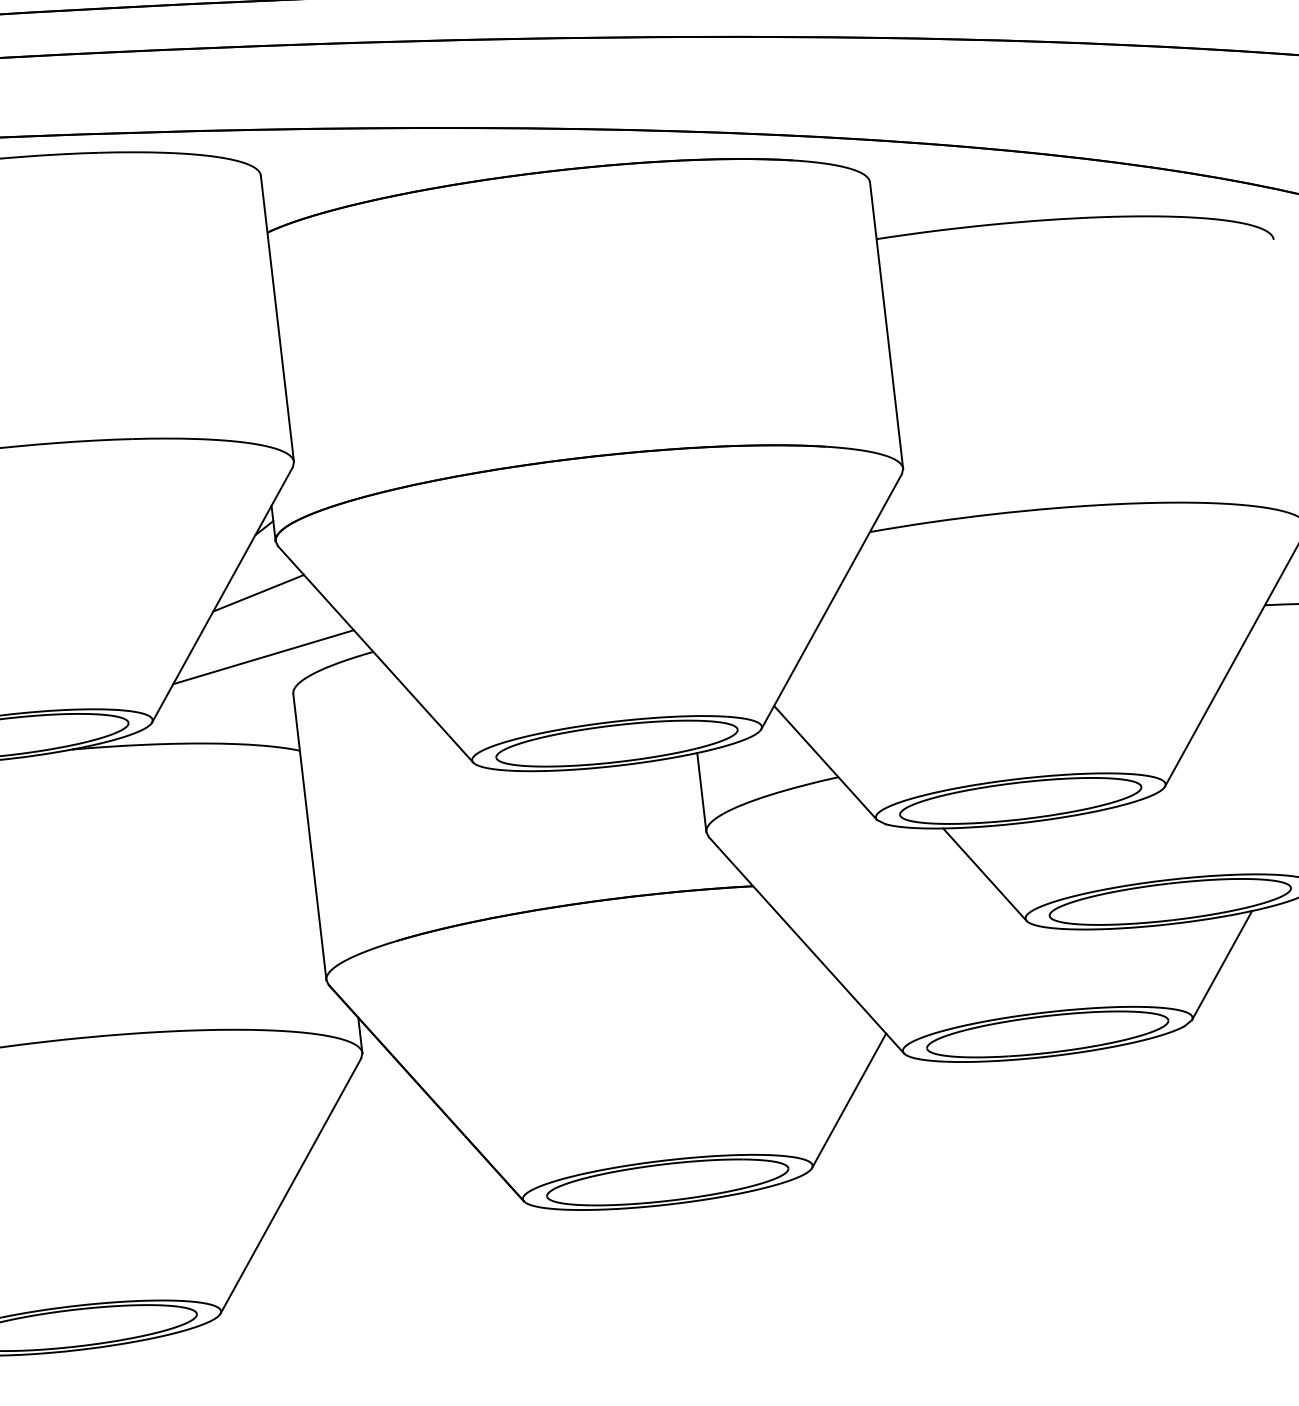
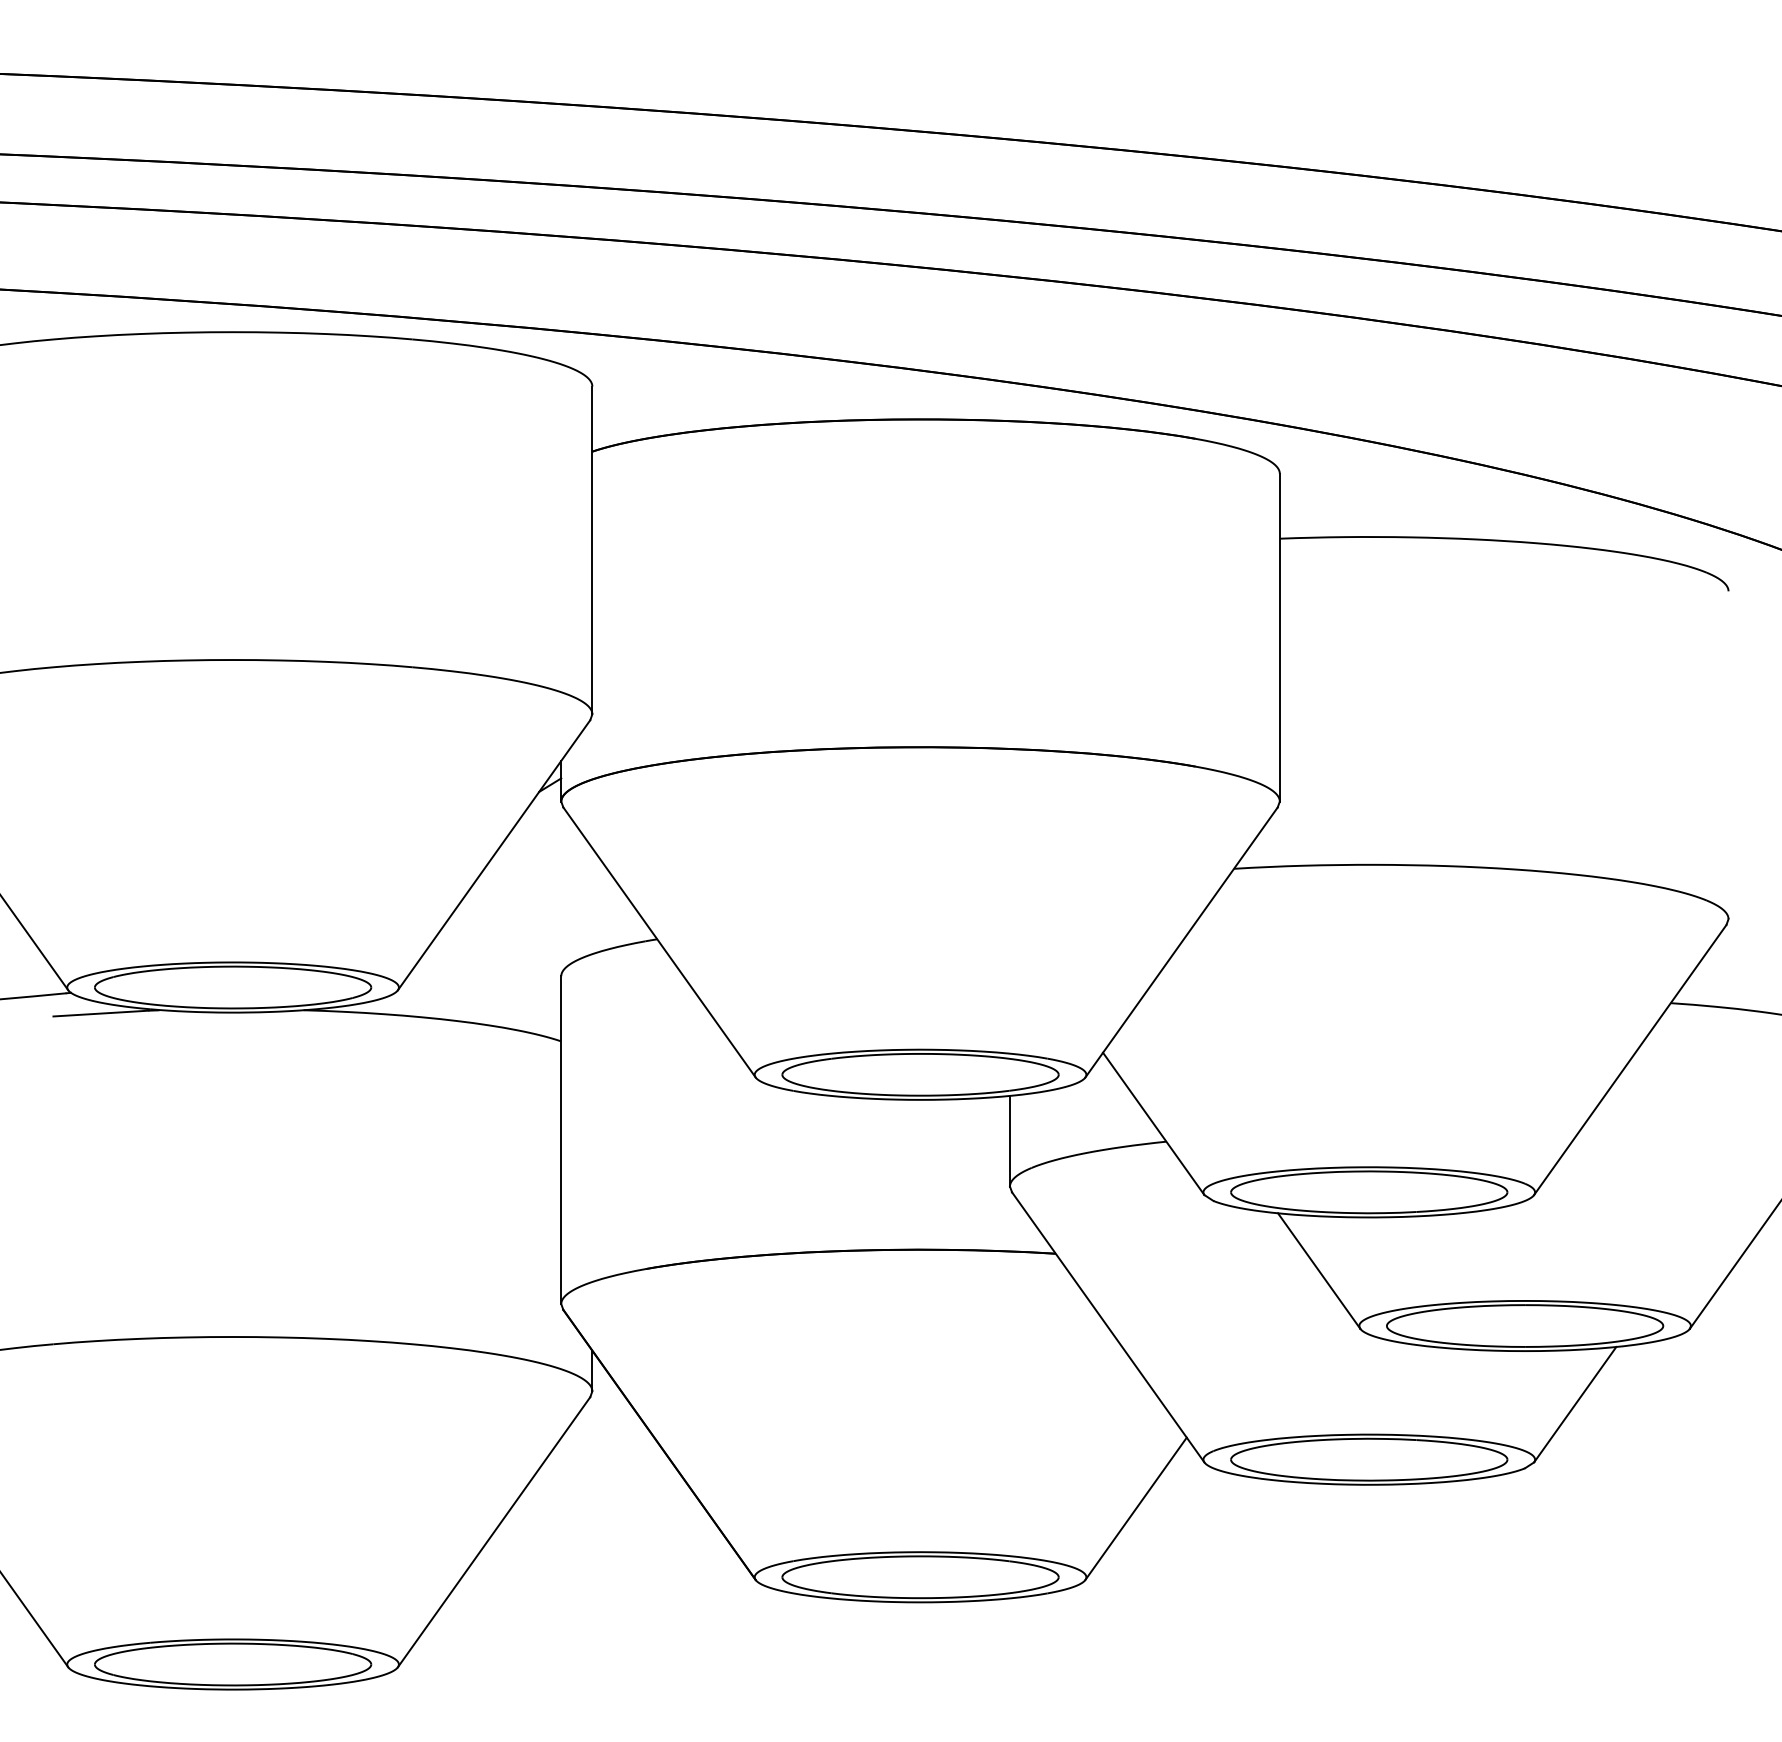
line: (257, 592) -> (534, 857), removed
line: (263, 656) -> (532, 930), removed

